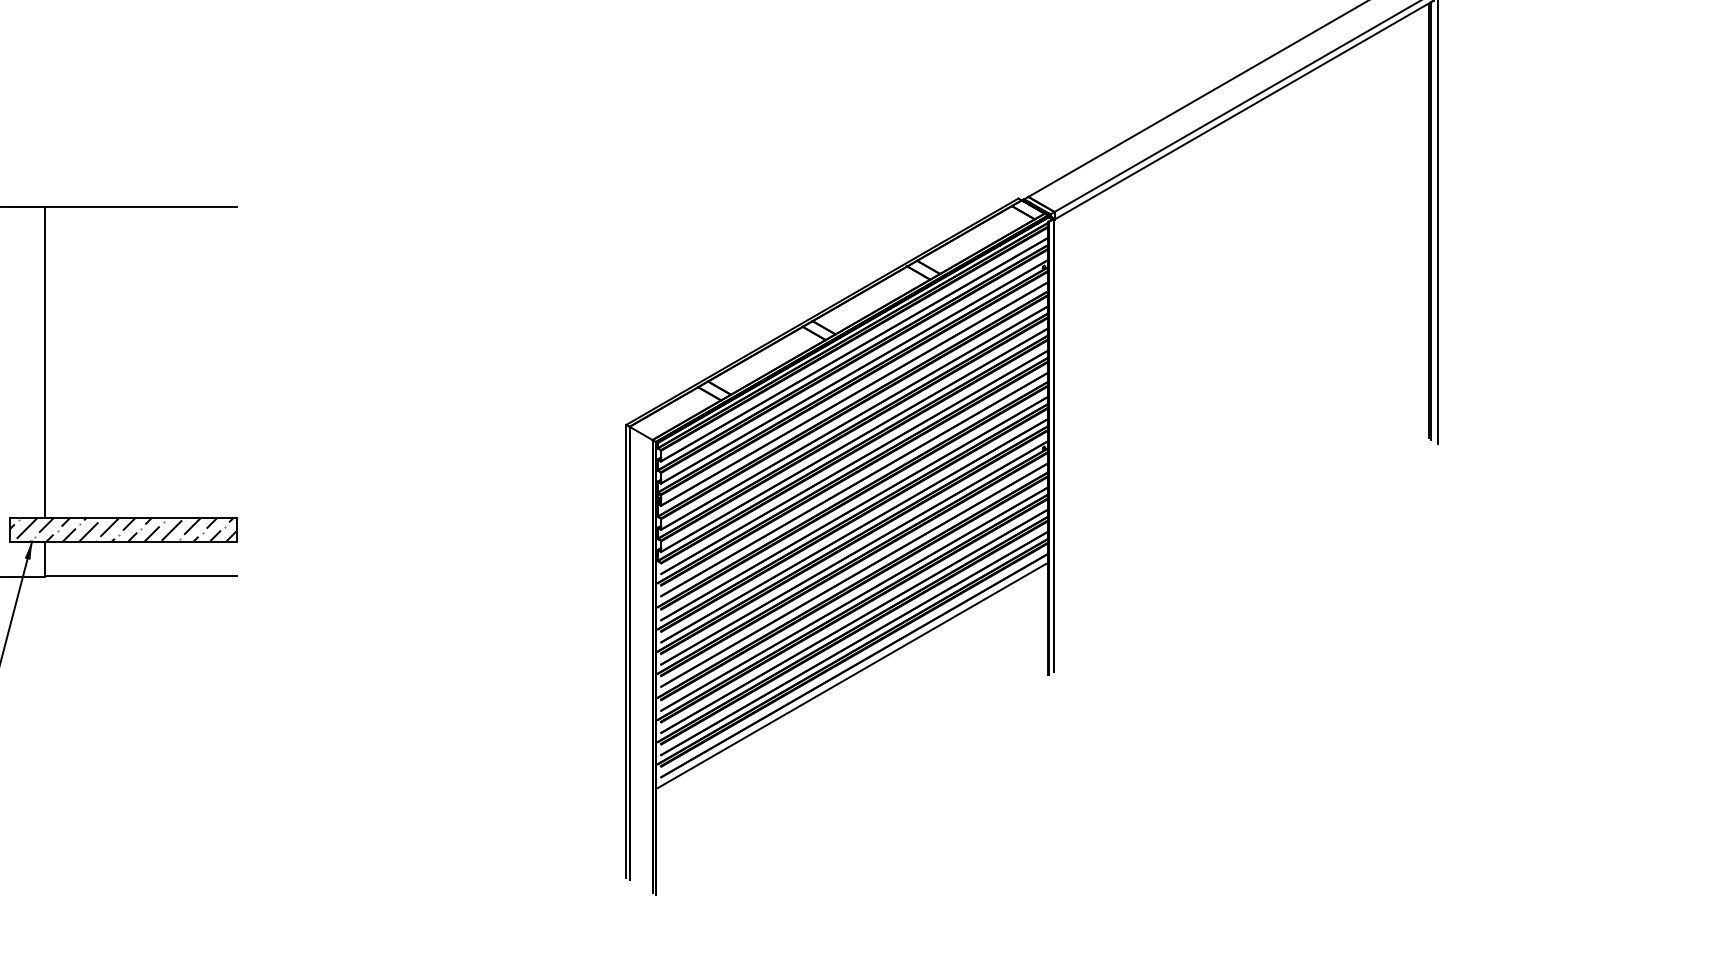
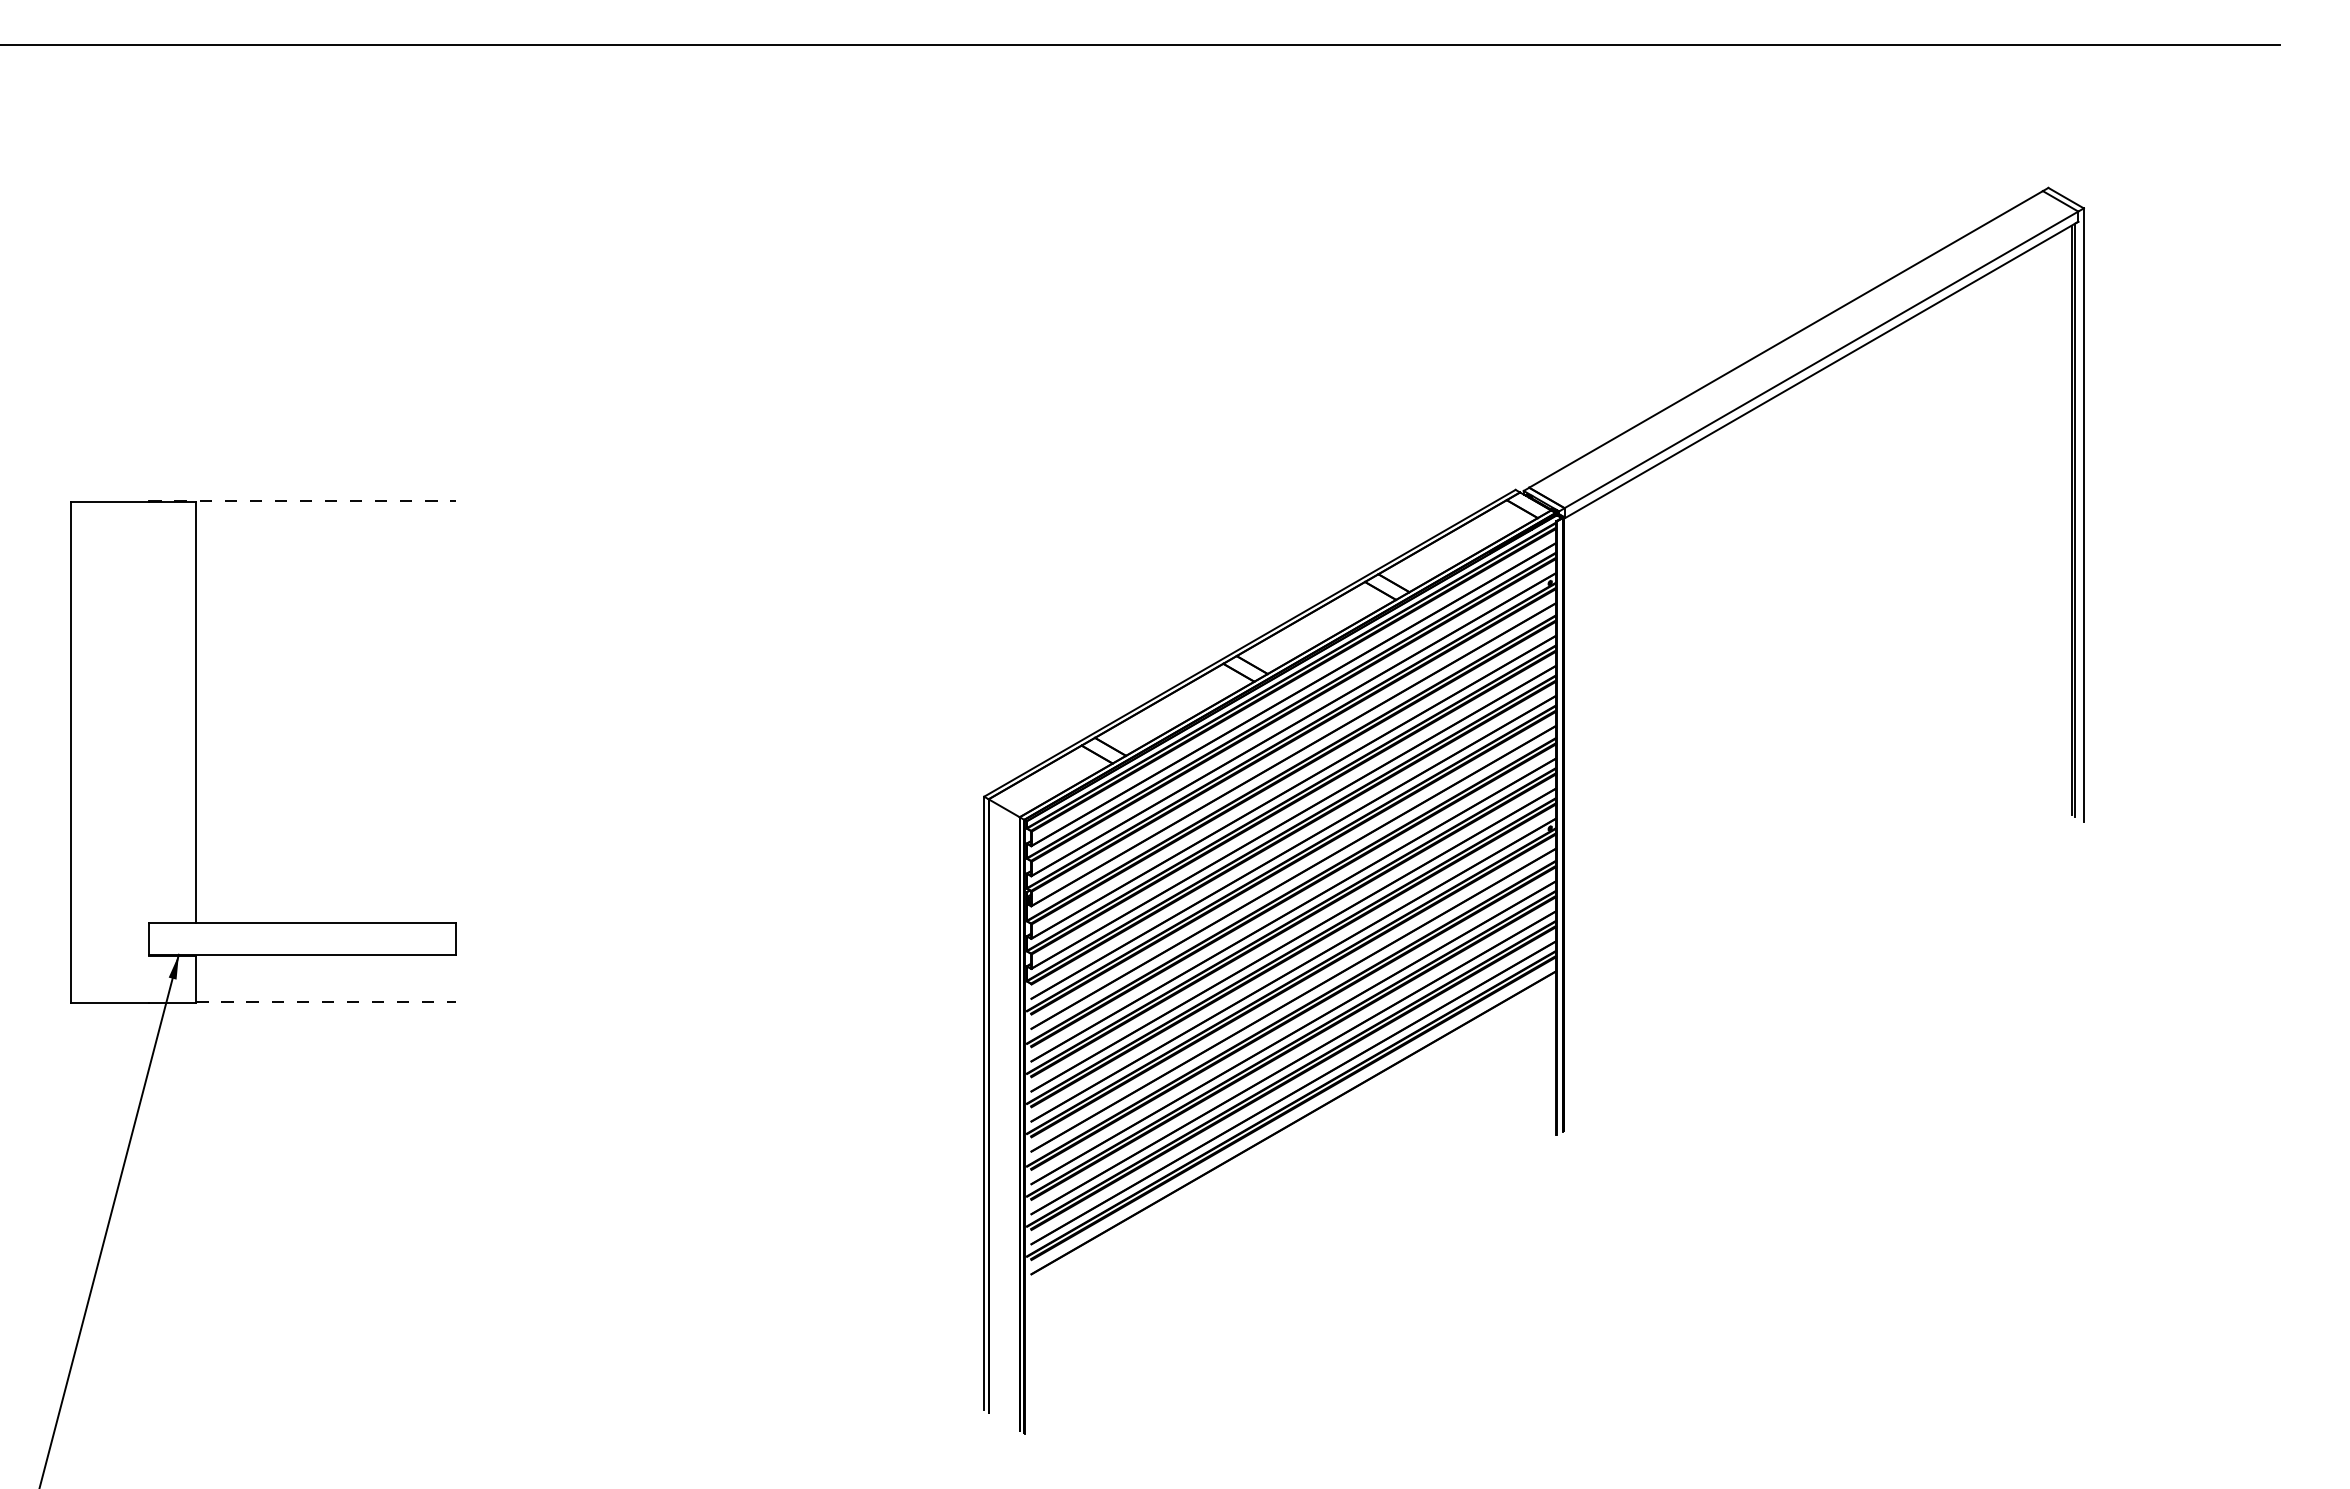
line: (124, 206) -> (303, 500), solid -> dashed
hatch: (123, 529) -> (302, 938), removed
line: (141, 576) -> (326, 1001), solid -> dashed
line: (853, 674) -> (1291, 1135), removed

